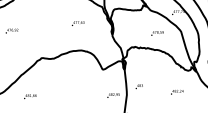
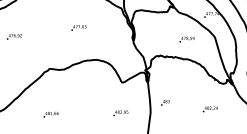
text: (77, 23) -> (78, 27), moved
text: (113, 95) -> (120, 113), moved
text: (29, 96) -> (50, 114), moved

